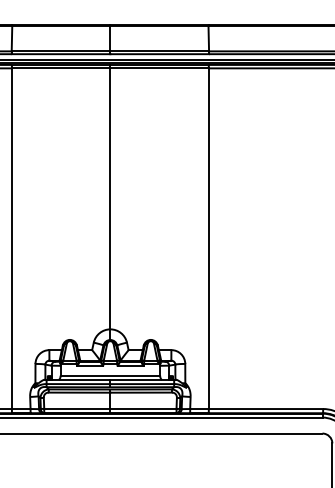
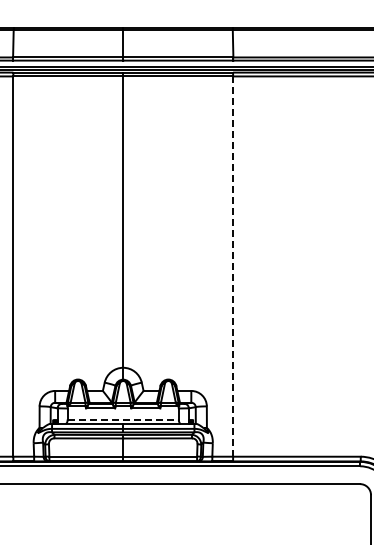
line: (209, 238) -> (233, 266), solid -> dashed
line: (110, 375) -> (123, 419), solid -> dashed

